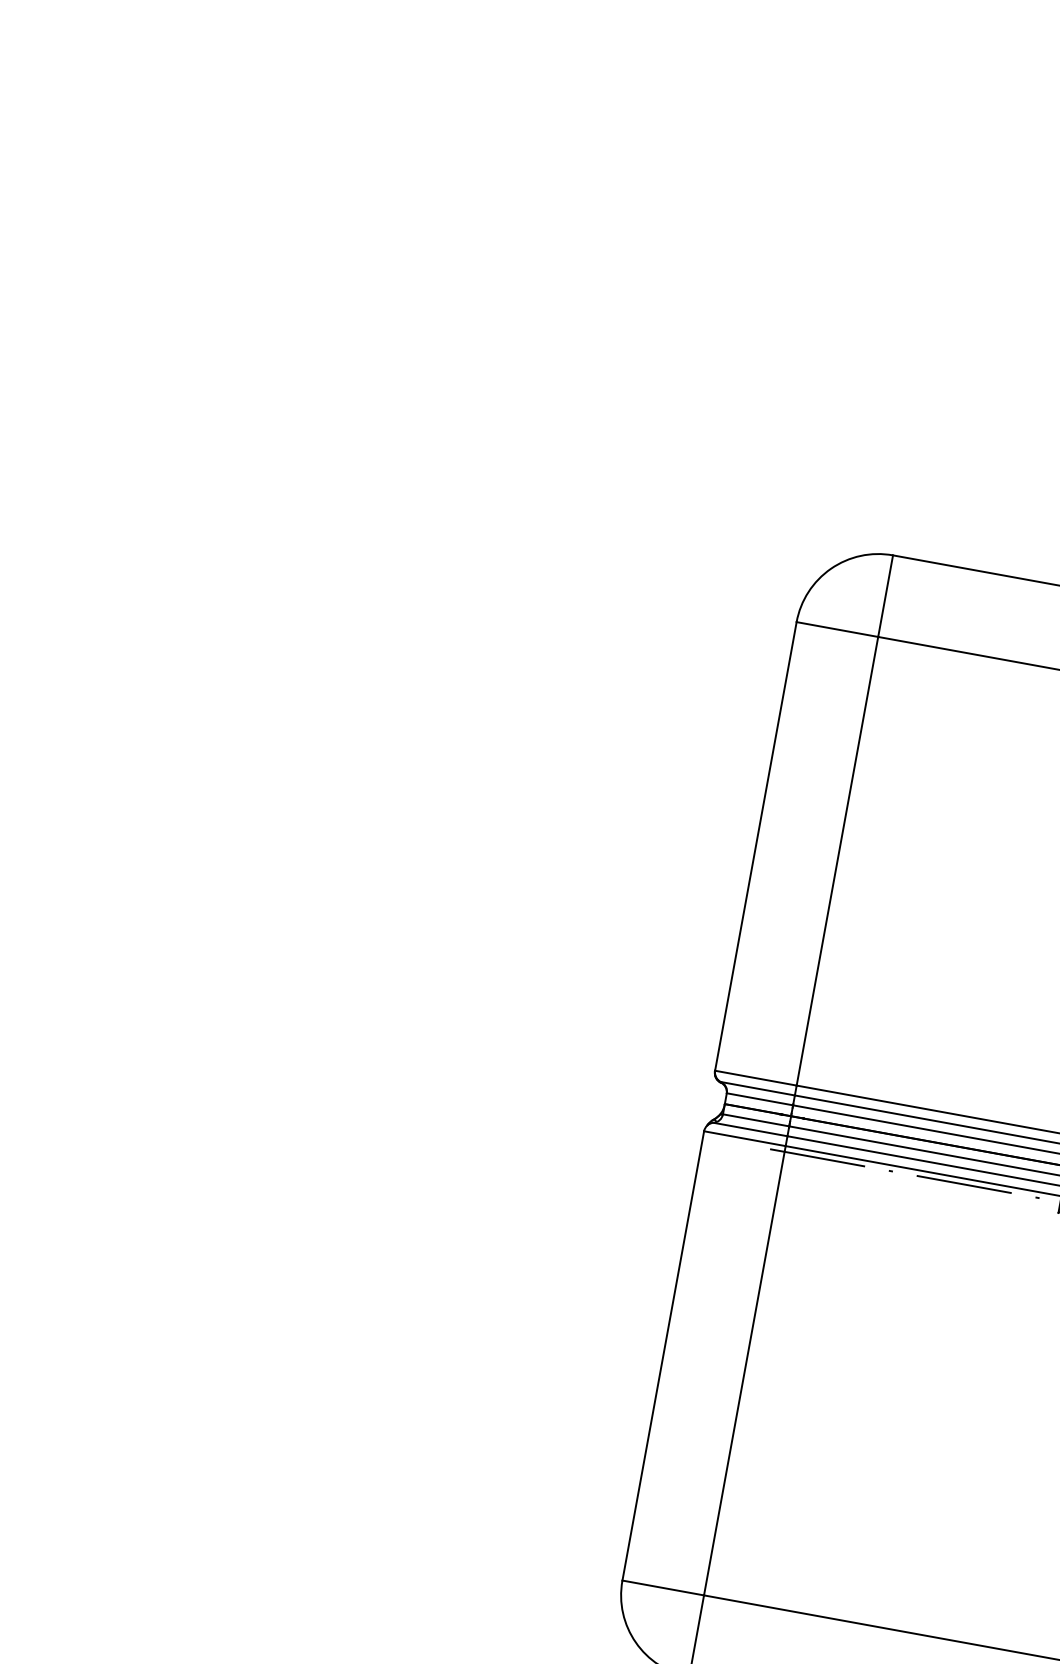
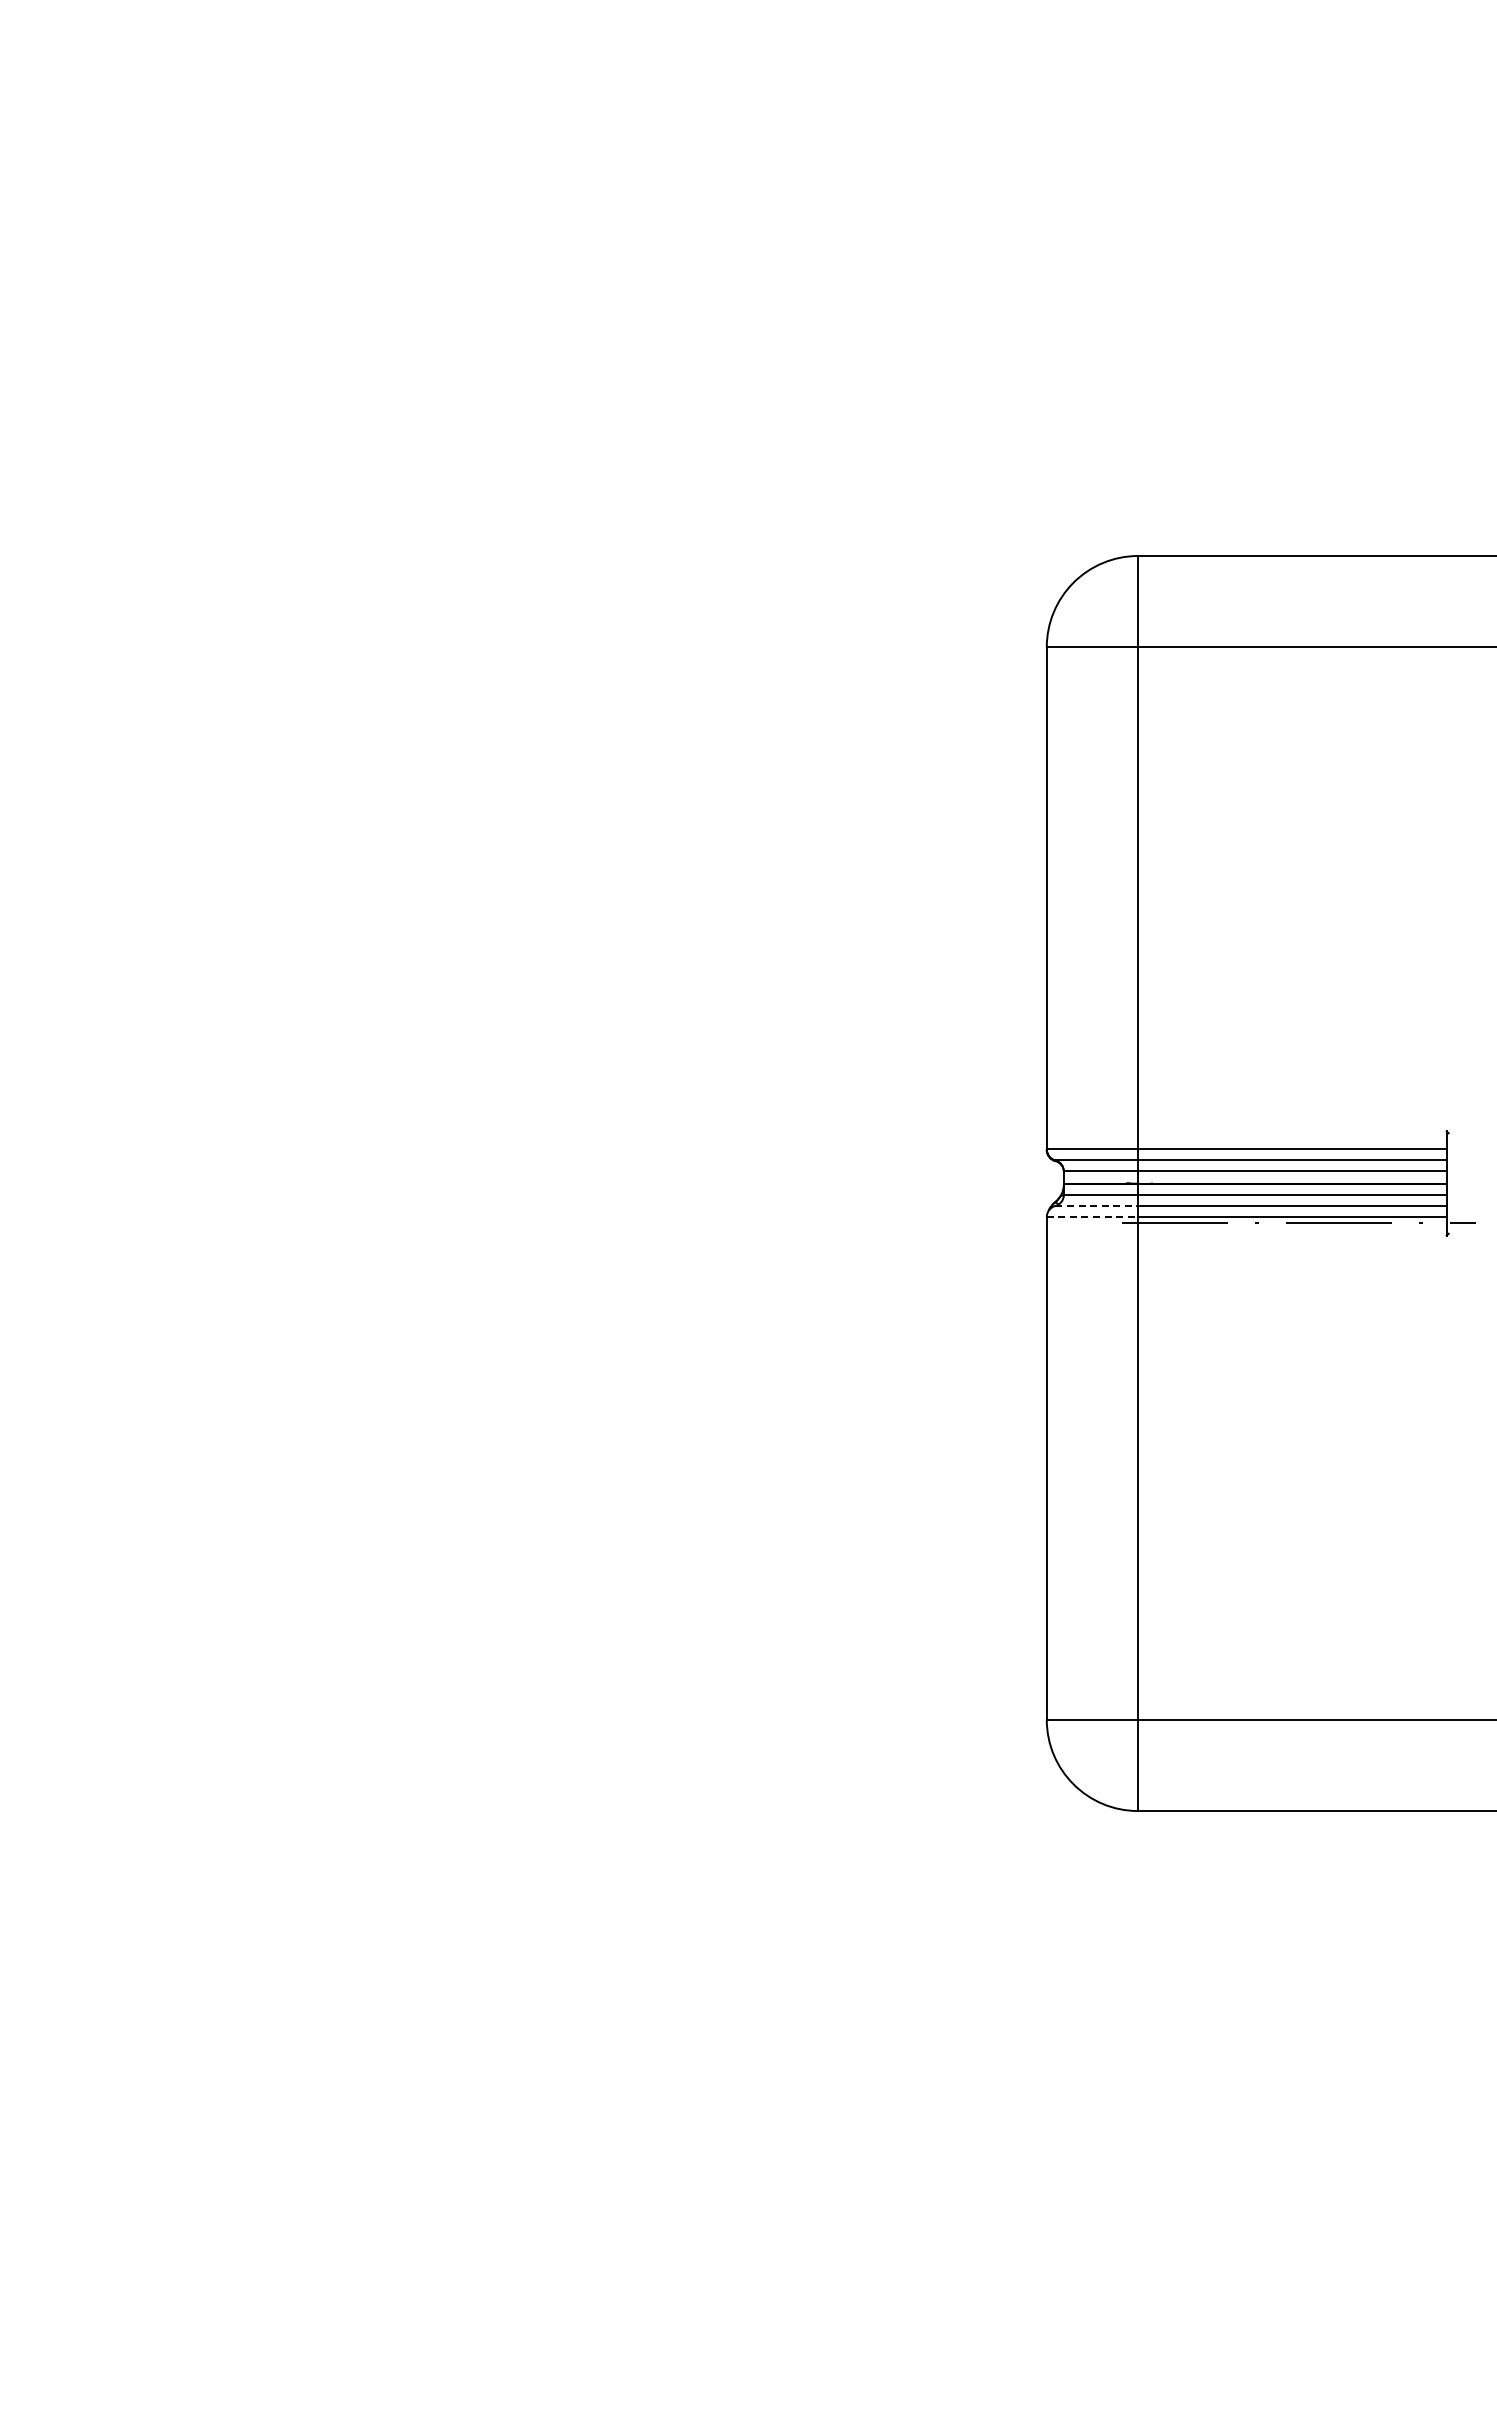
line: (751, 1129) -> (1097, 1205), solid -> dashed
line: (744, 1139) -> (1092, 1217), solid -> dashed

